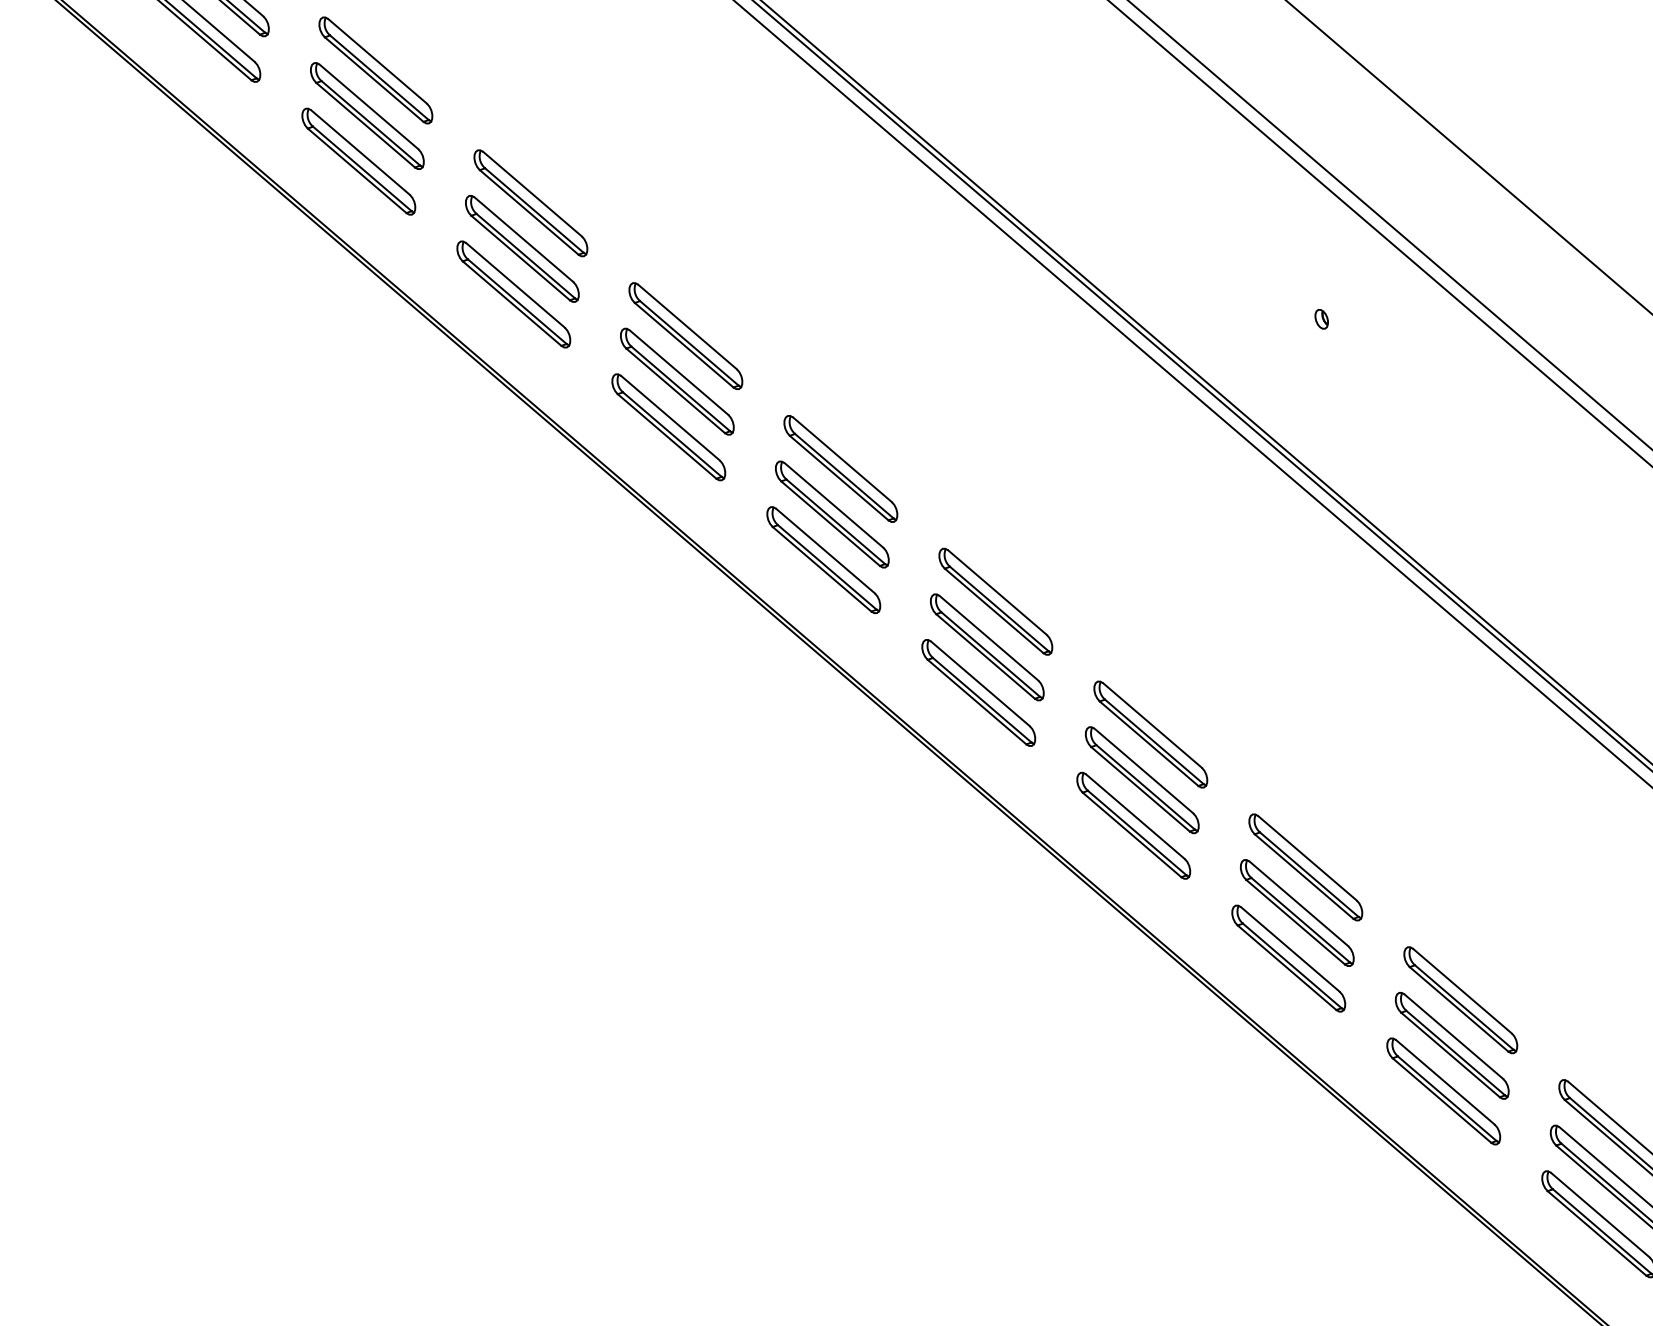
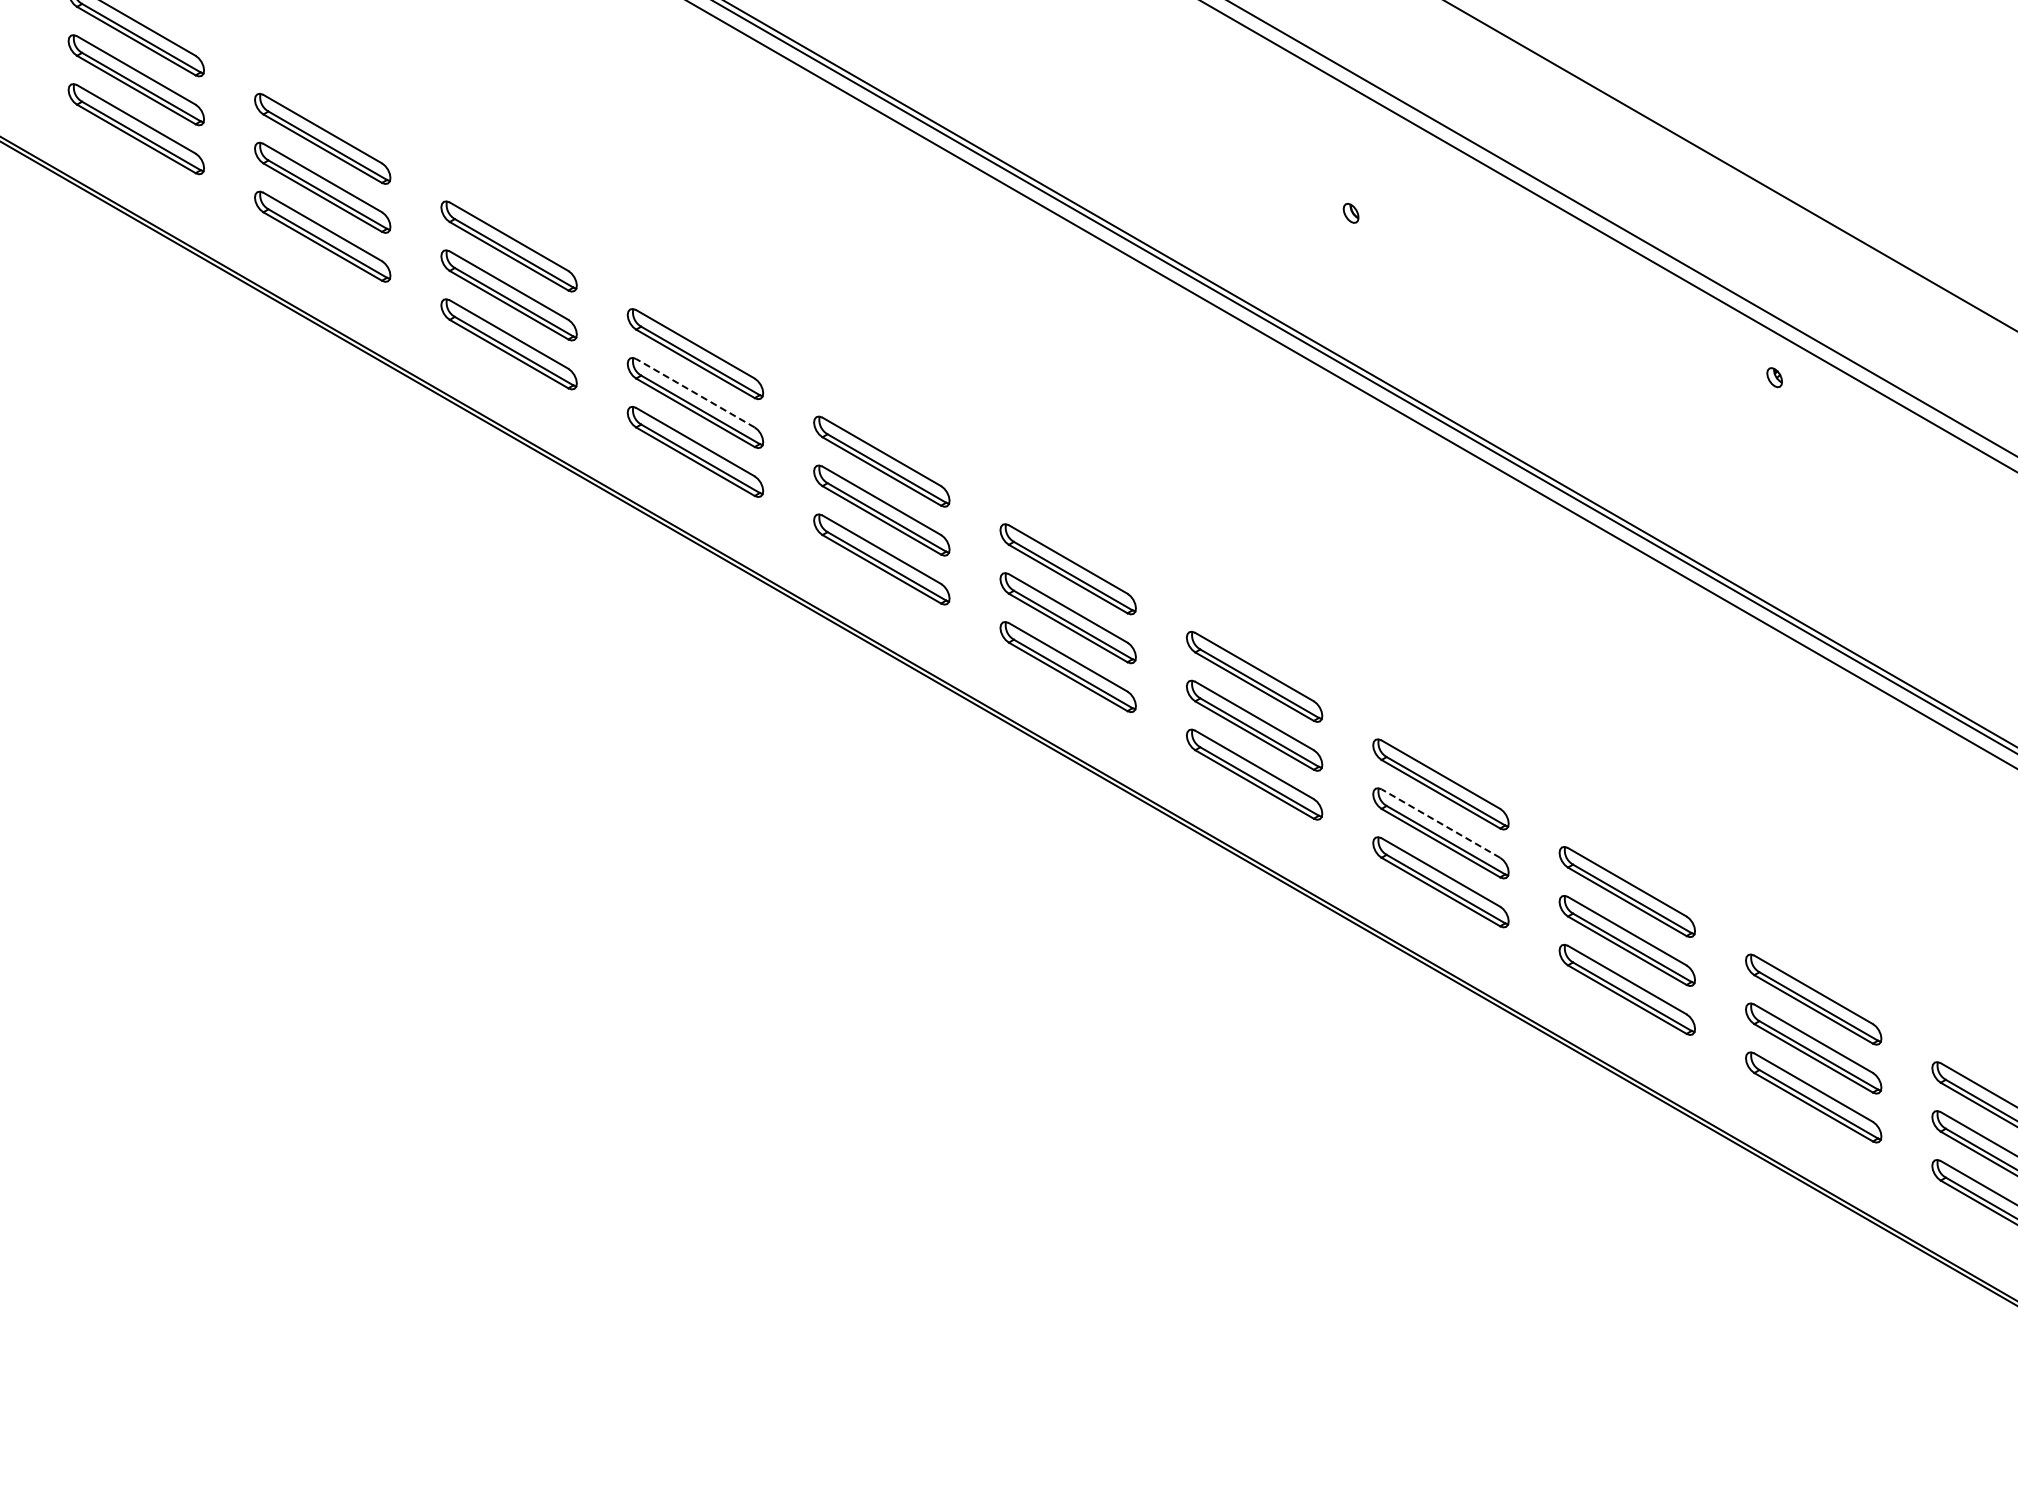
line: (679, 371) -> (695, 392), solid -> dashed
line: (1298, 903) -> (1440, 823), solid -> dashed

